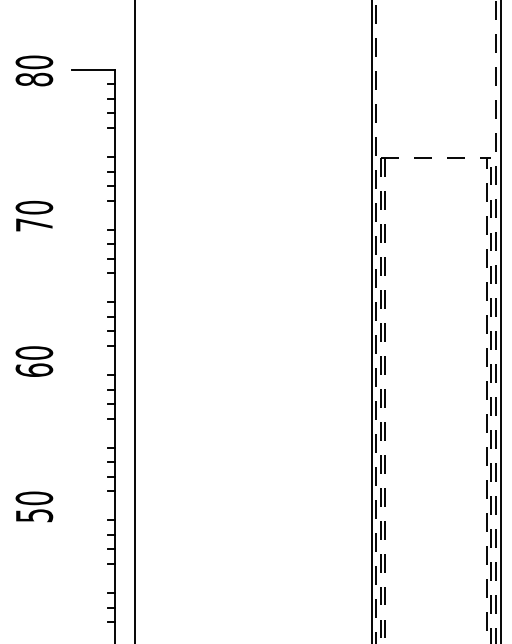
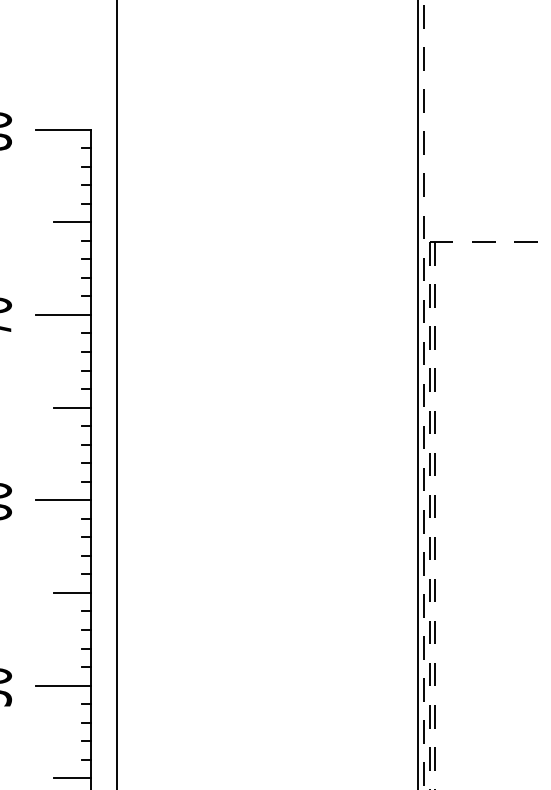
line: (100, 142) -> (72, 222), added
line: (93, 215) -> (63, 315), added
line: (100, 287) -> (72, 407), added
line: (93, 360) -> (63, 500), added
line: (100, 433) -> (72, 593), added
line: (93, 505) -> (63, 685), added
line: (100, 578) -> (72, 778), added

